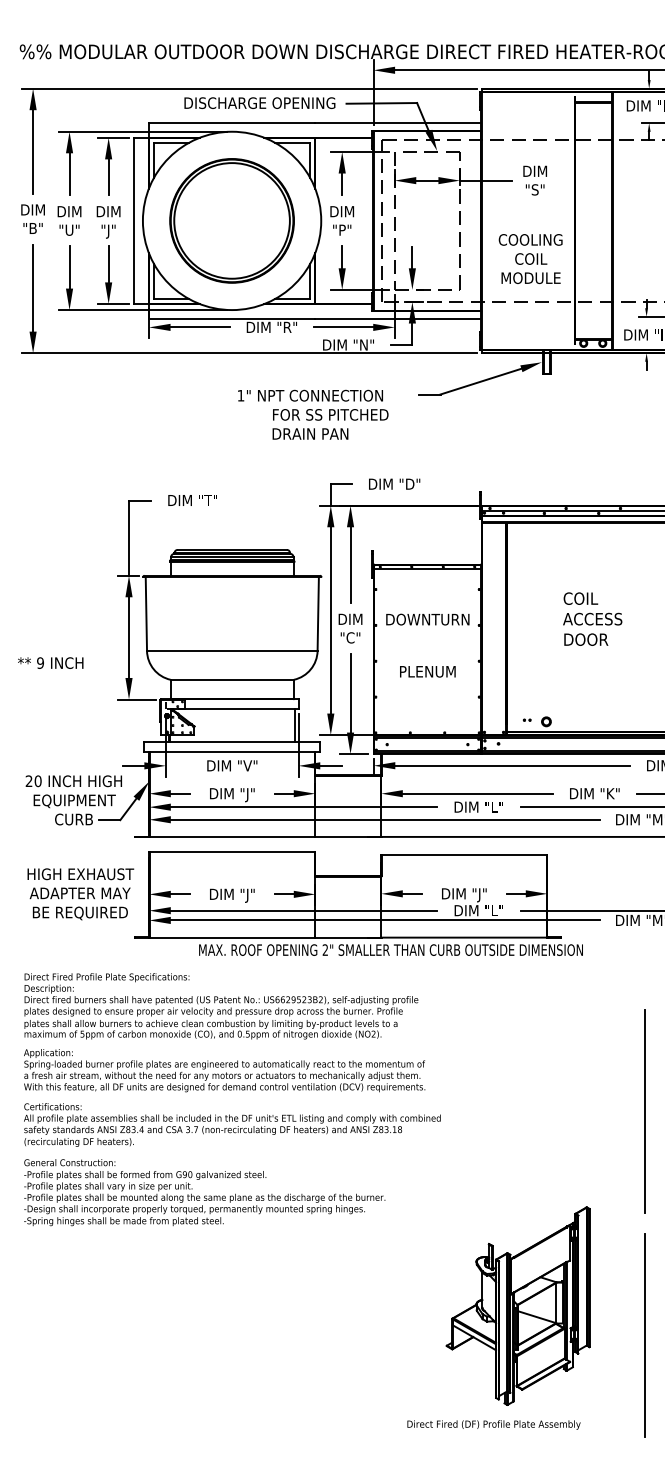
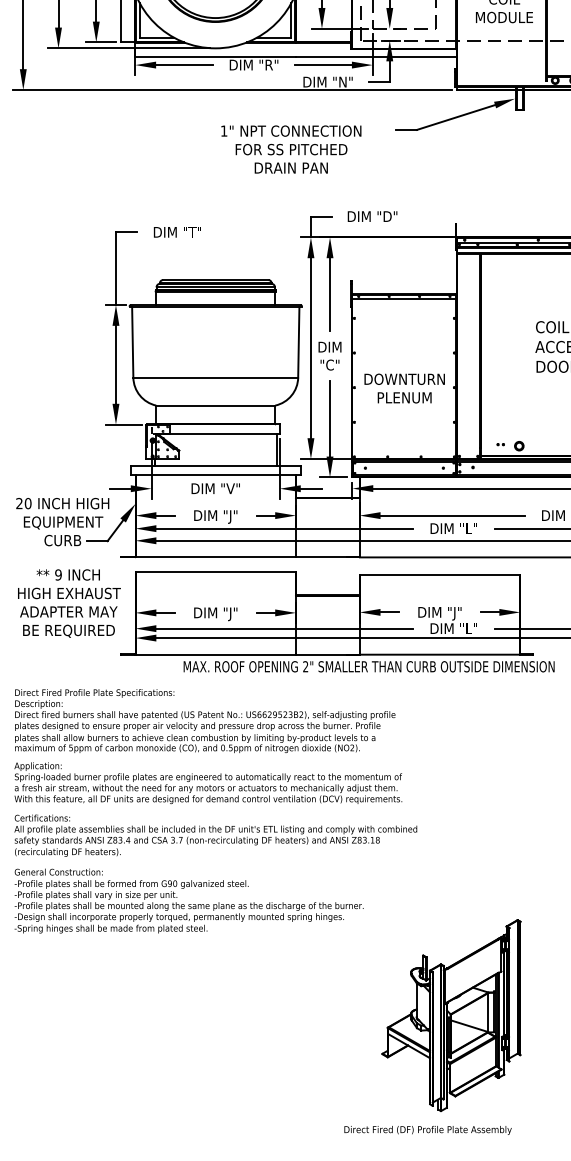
text: (330, 414) -> (291, 149), moved
text: (427, 619) -> (404, 379), moved
text: (50, 662) -> (68, 574), moved
part: (498, 1317) -> (432, 1026), moved

